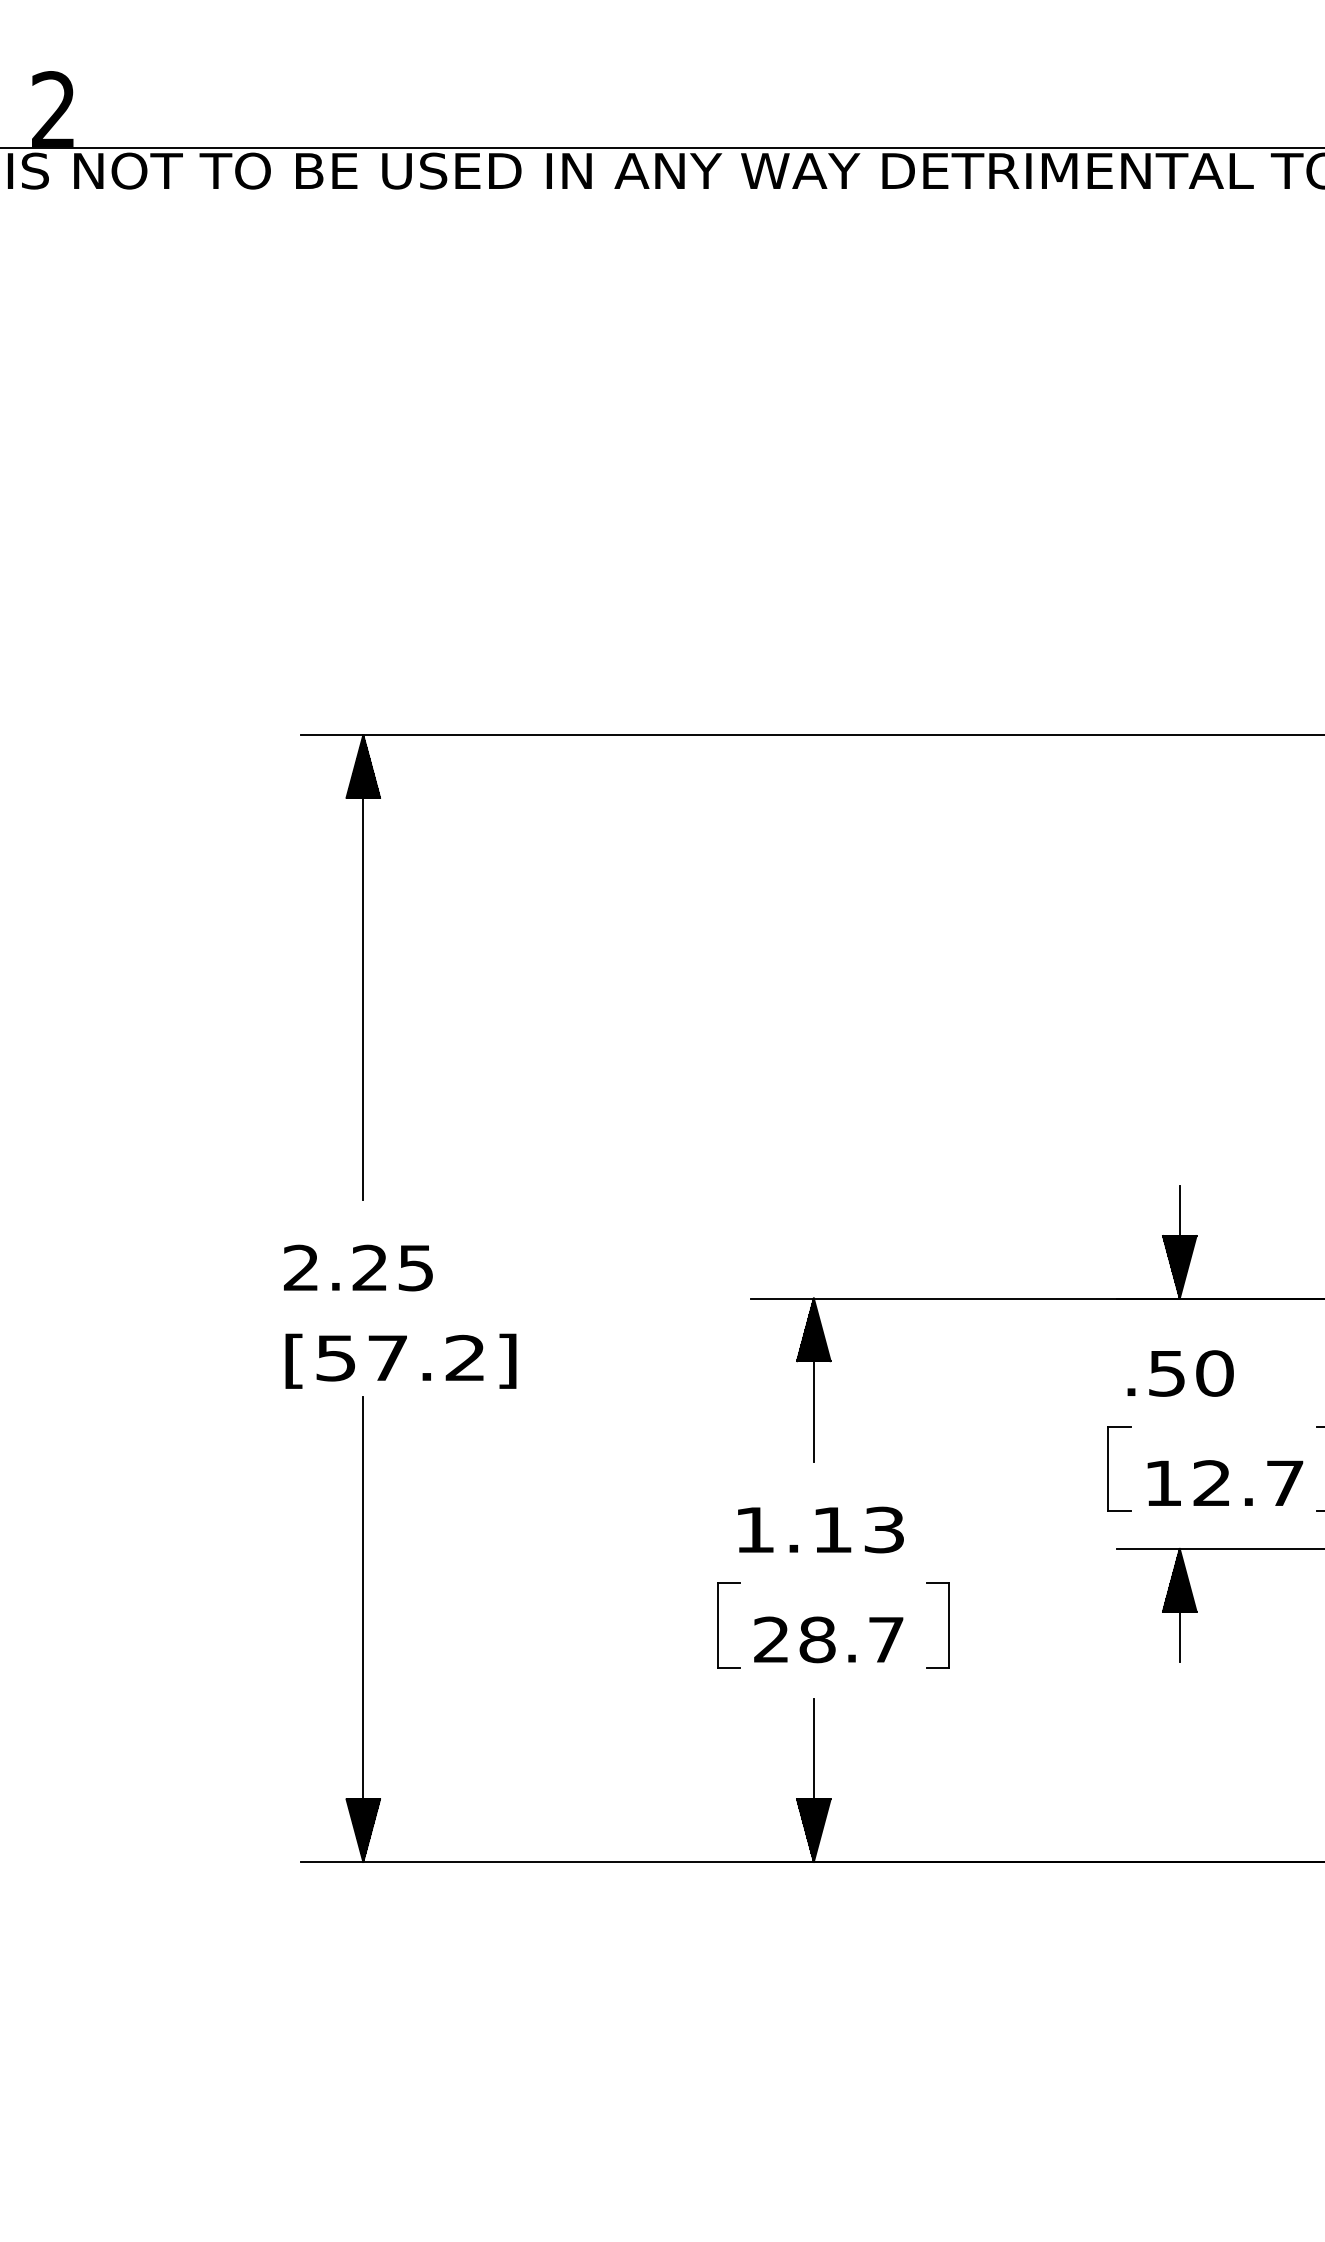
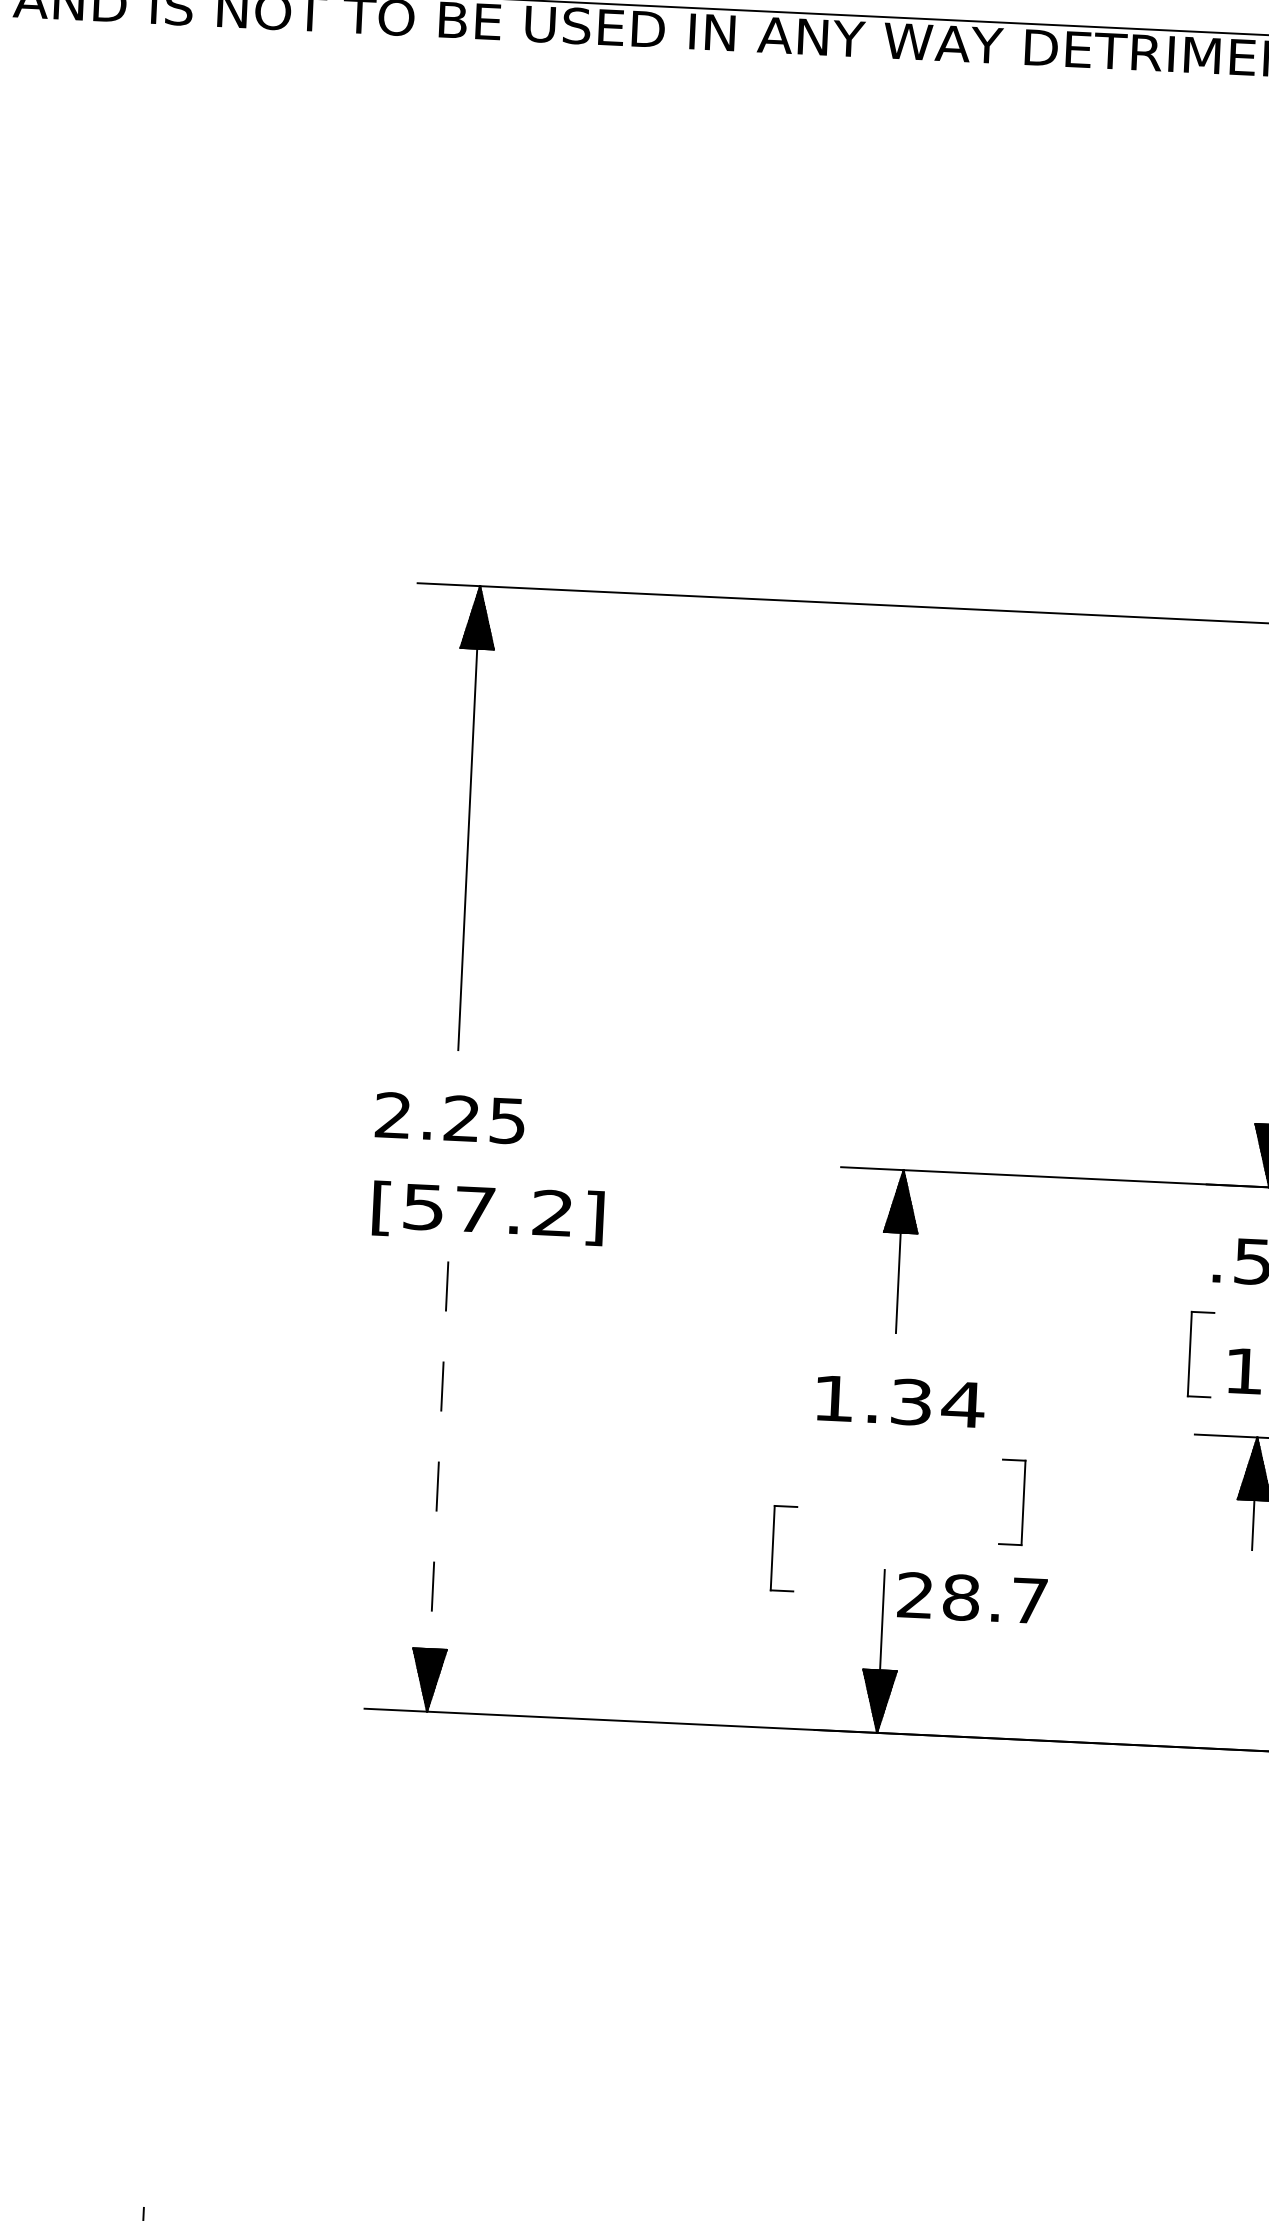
text: (859, 1529) -> (938, 1402), 1.13 -> 1.34
part: (718, 1625) -> (773, 1548), moved
line: (363, 1629) -> (438, 1479), solid -> dashed
text: (828, 1639) -> (972, 1597), moved

